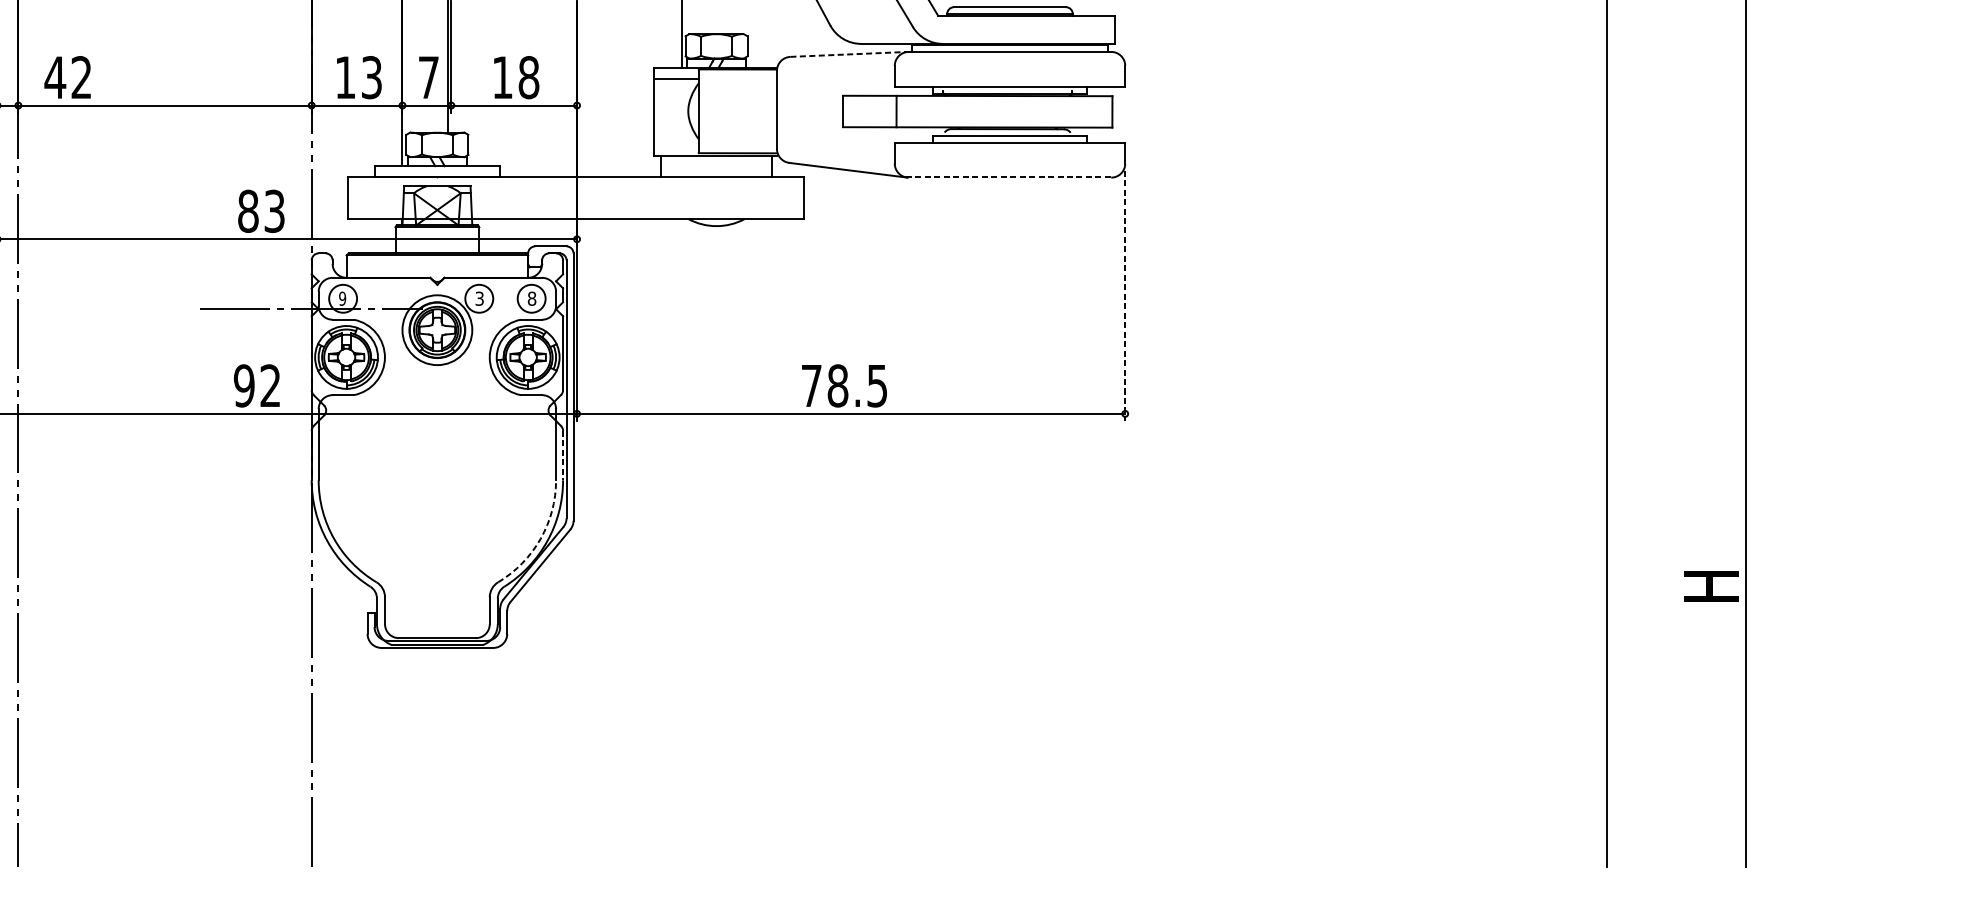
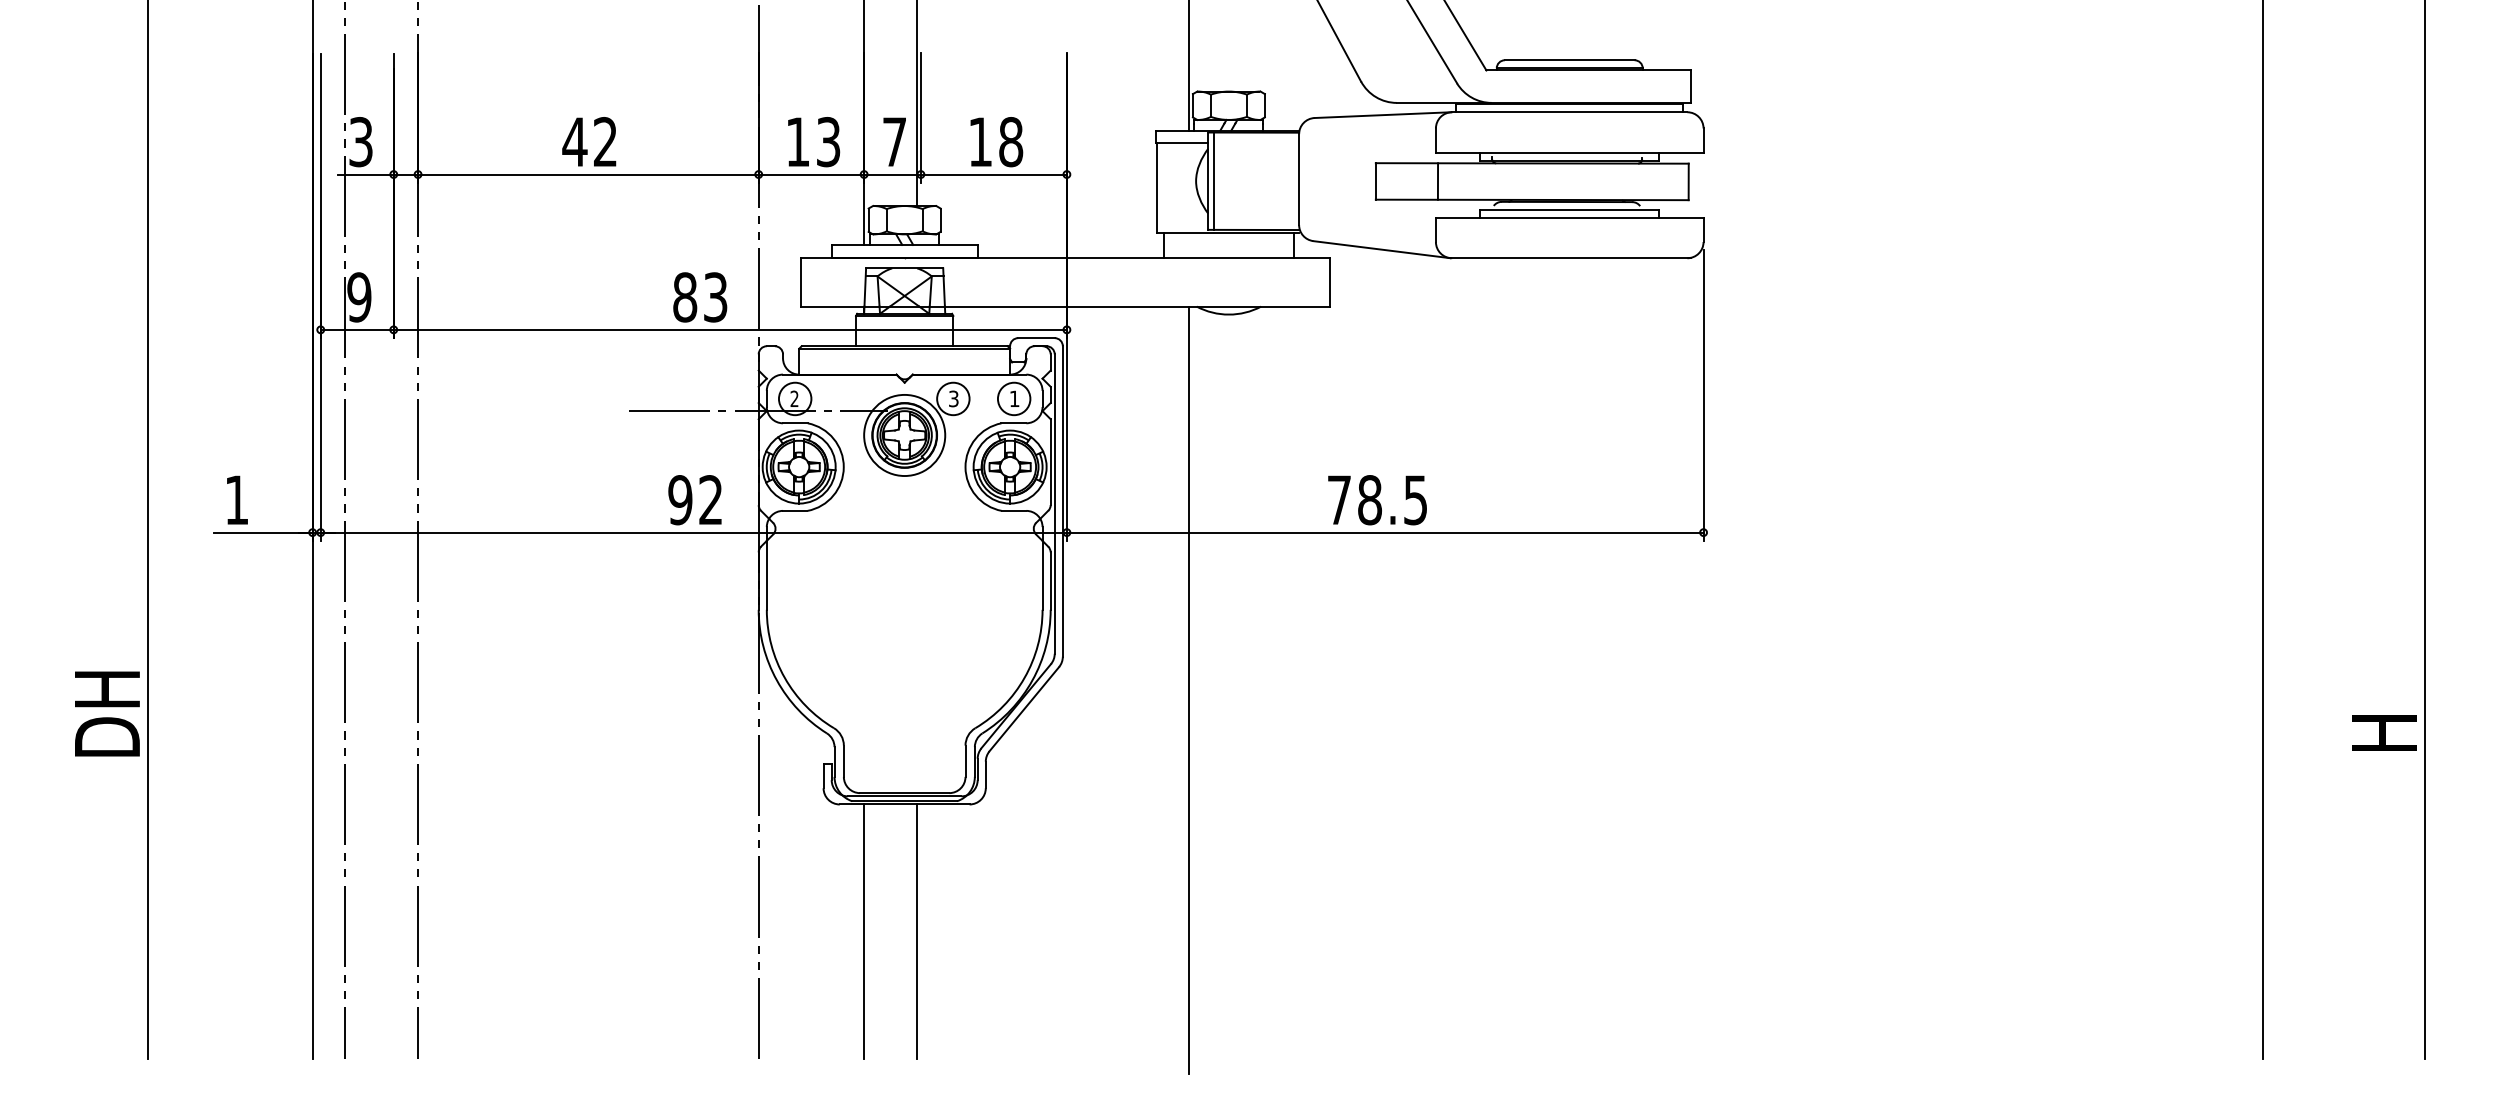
line: (849, 54) -> (1383, 115), dashed -> solid
text: (67, 77) -> (589, 141), moved
line: (704, 110) -> (1214, 180), added
line: (1009, 176) -> (1569, 257), dashed -> solid
line: (1125, 295) -> (1703, 395), dashed -> solid
text: (342, 298) -> (794, 398), 9 -> 2
text: (531, 298) -> (1014, 398), 8 -> 1
line: (562, 455) -> (1050, 581), dashed -> solid
arc: (540, 538) -> (1024, 677), dashed -> solid
line: (681, 548) -> (1188, 689), added
line: (402, 757) -> (864, 931), added
line: (447, 757) -> (916, 931), added

